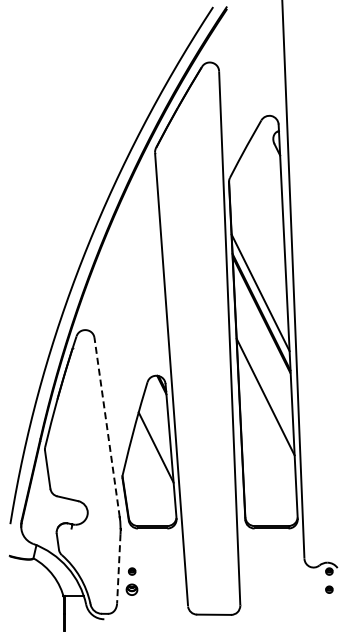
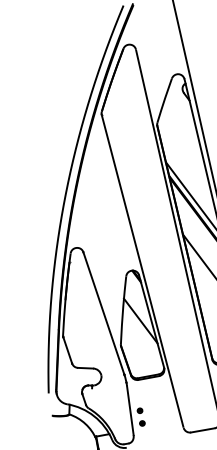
line: (107, 427) -> (104, 313), dashed -> solid
line: (118, 568) -> (130, 410), dashed -> solid
part: (132, 589) -> (142, 423), size x0.62

